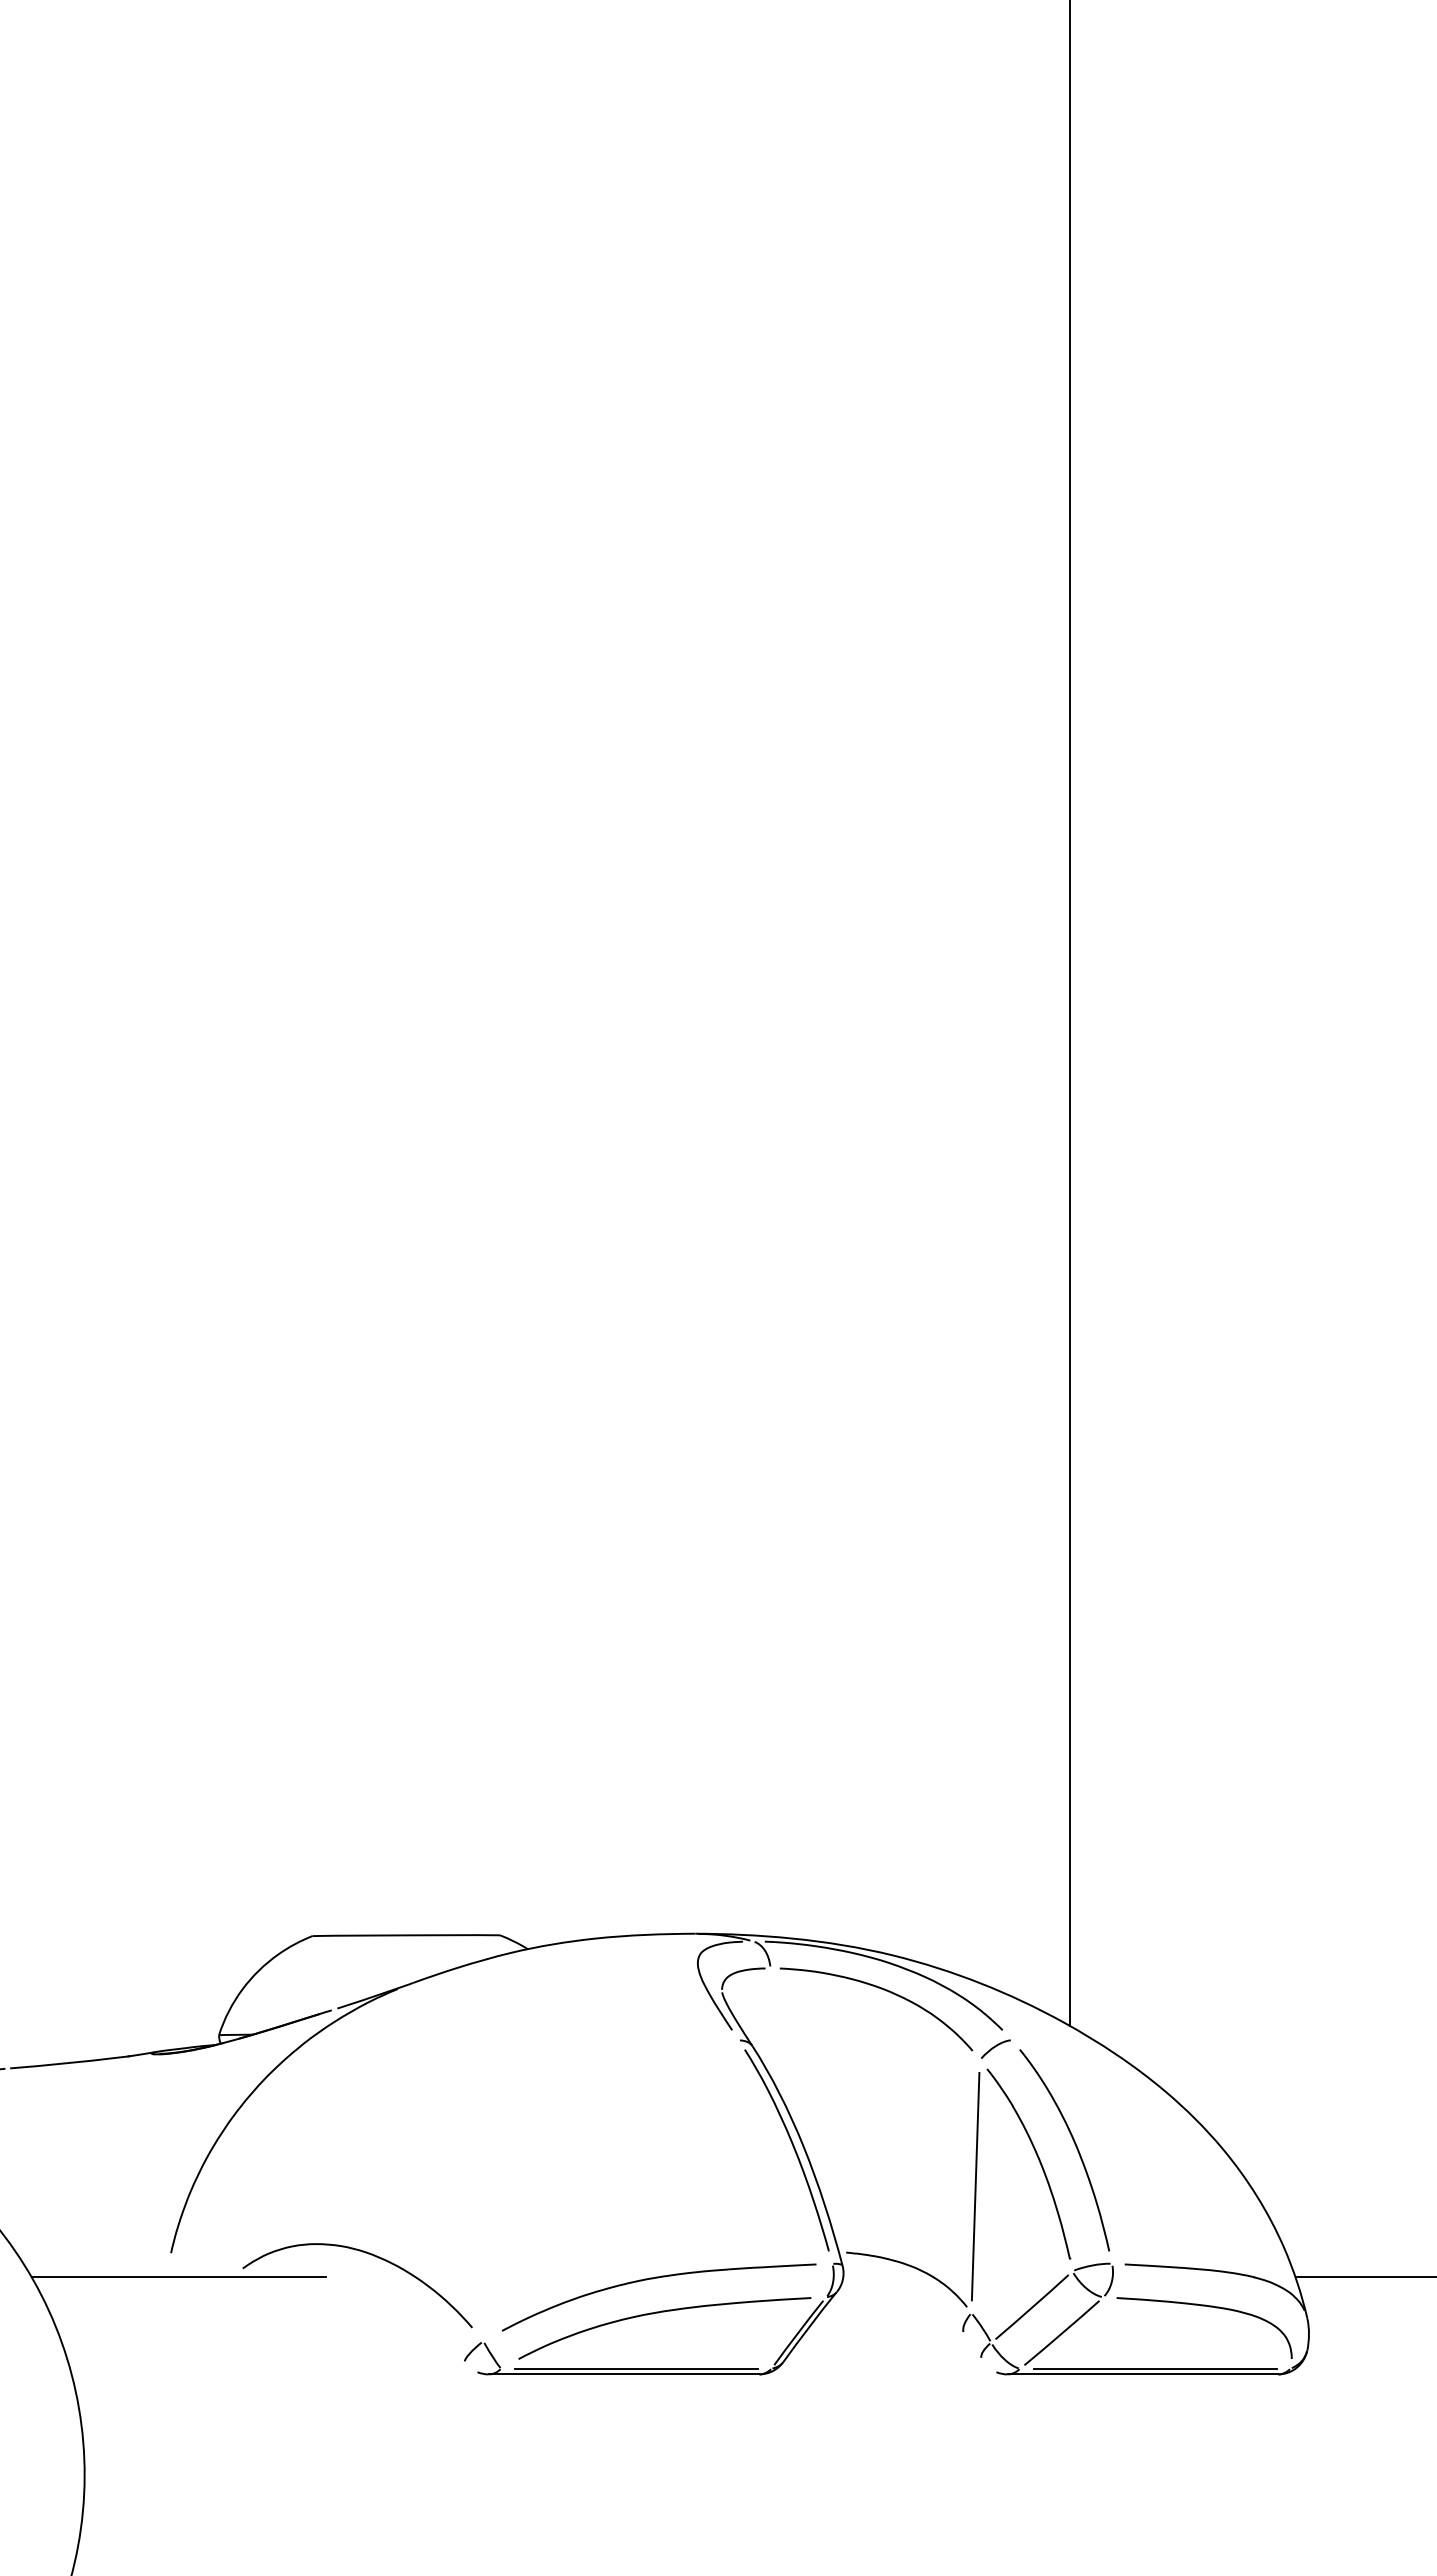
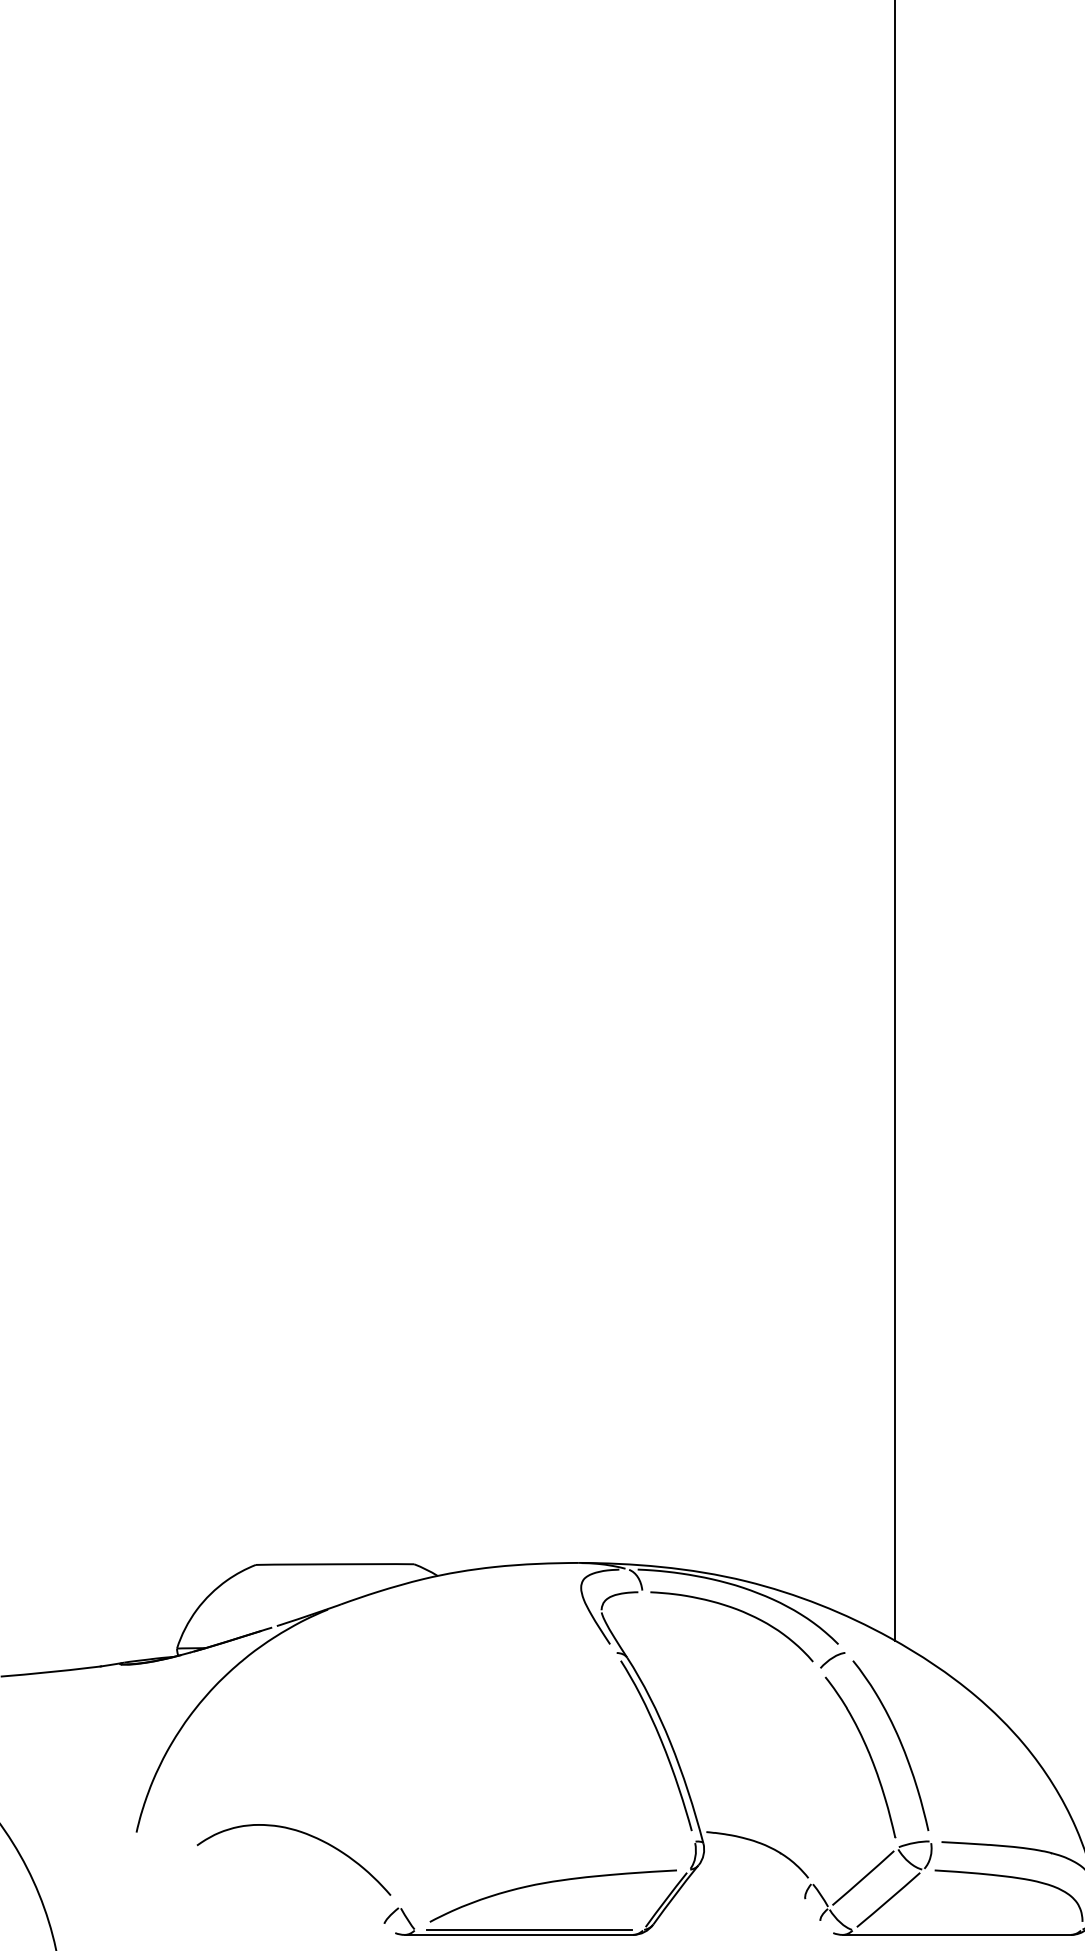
line: (975, 2186) -> (815, 1776), removed
line: (178, 2277) -> (142, 1853), removed
part: (653, 2279) -> (543, 1854), removed
line: (1155, 2368) -> (967, 1929), removed

